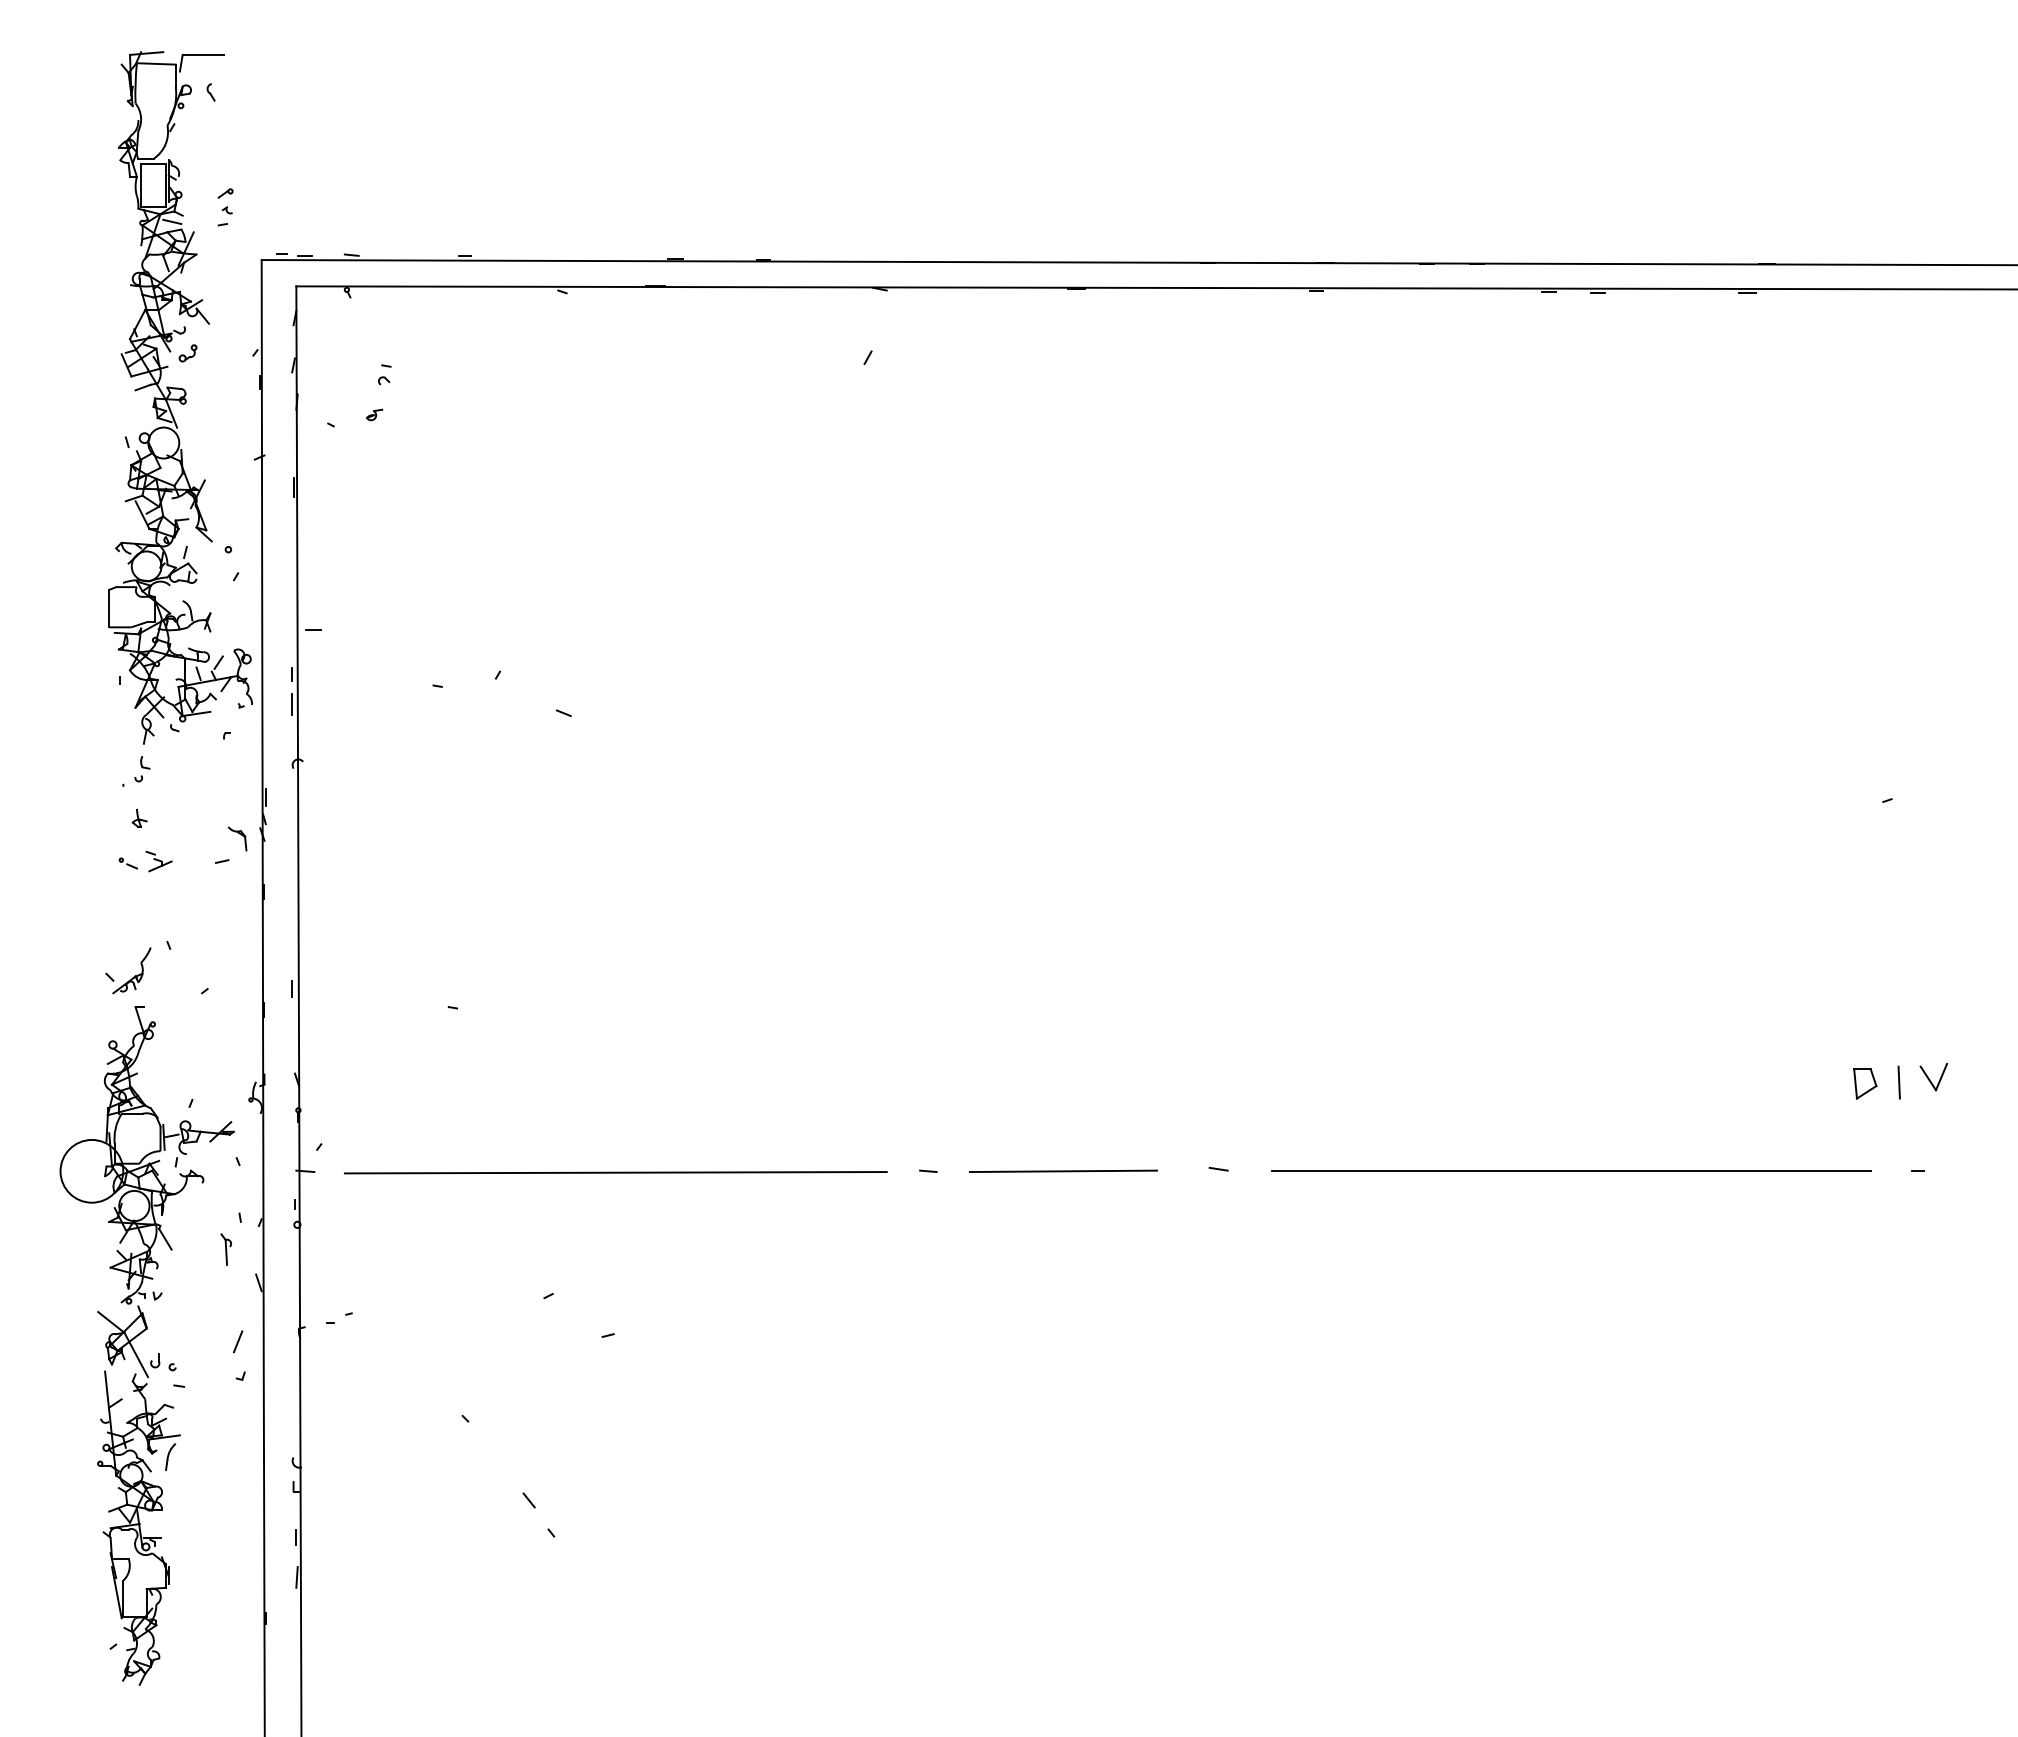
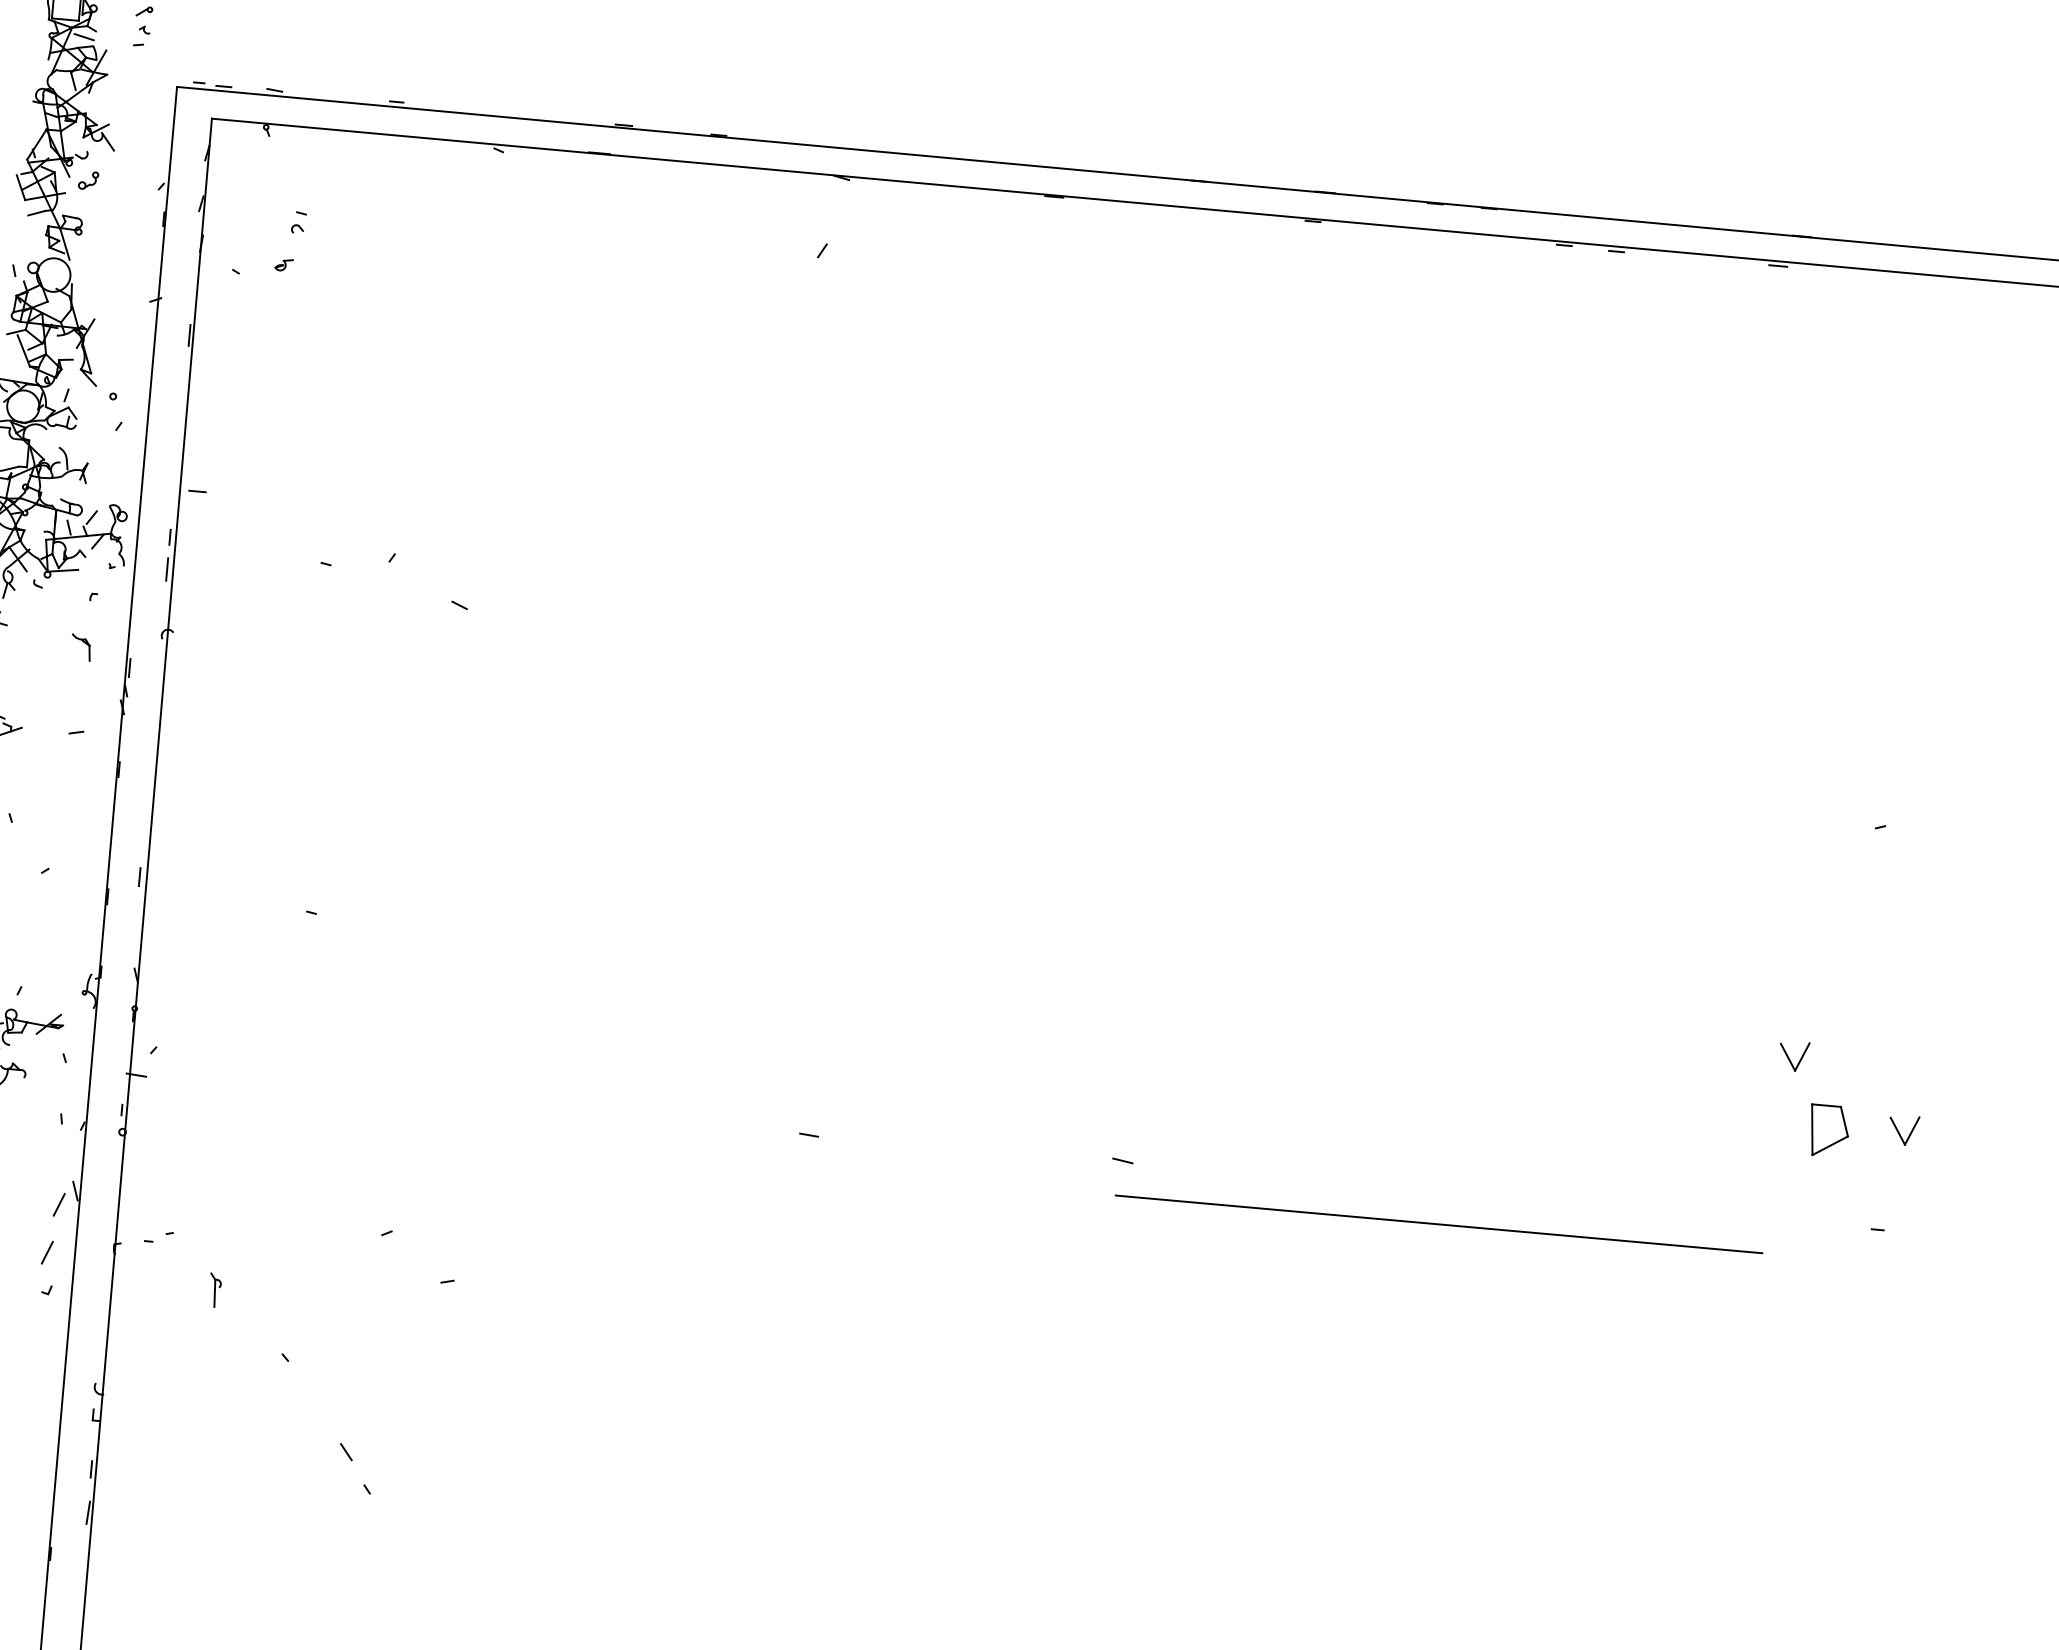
part: (237, 838) -> (81, 647), moved
part: (1826, 1017) -> (1793, 1055), added
line: (1898, 1082) -> (1865, 1132), removed
part: (1865, 1083) -> (1829, 1130), size x1.6
line: (1571, 1170) -> (1439, 1224), moved
line: (1063, 1171) -> (955, 1148), removed
line: (615, 1172) -> (471, 1106), removed
part: (225, 1249) -> (214, 1290), moved
line: (245, 1296) -> (59, 1204), added

